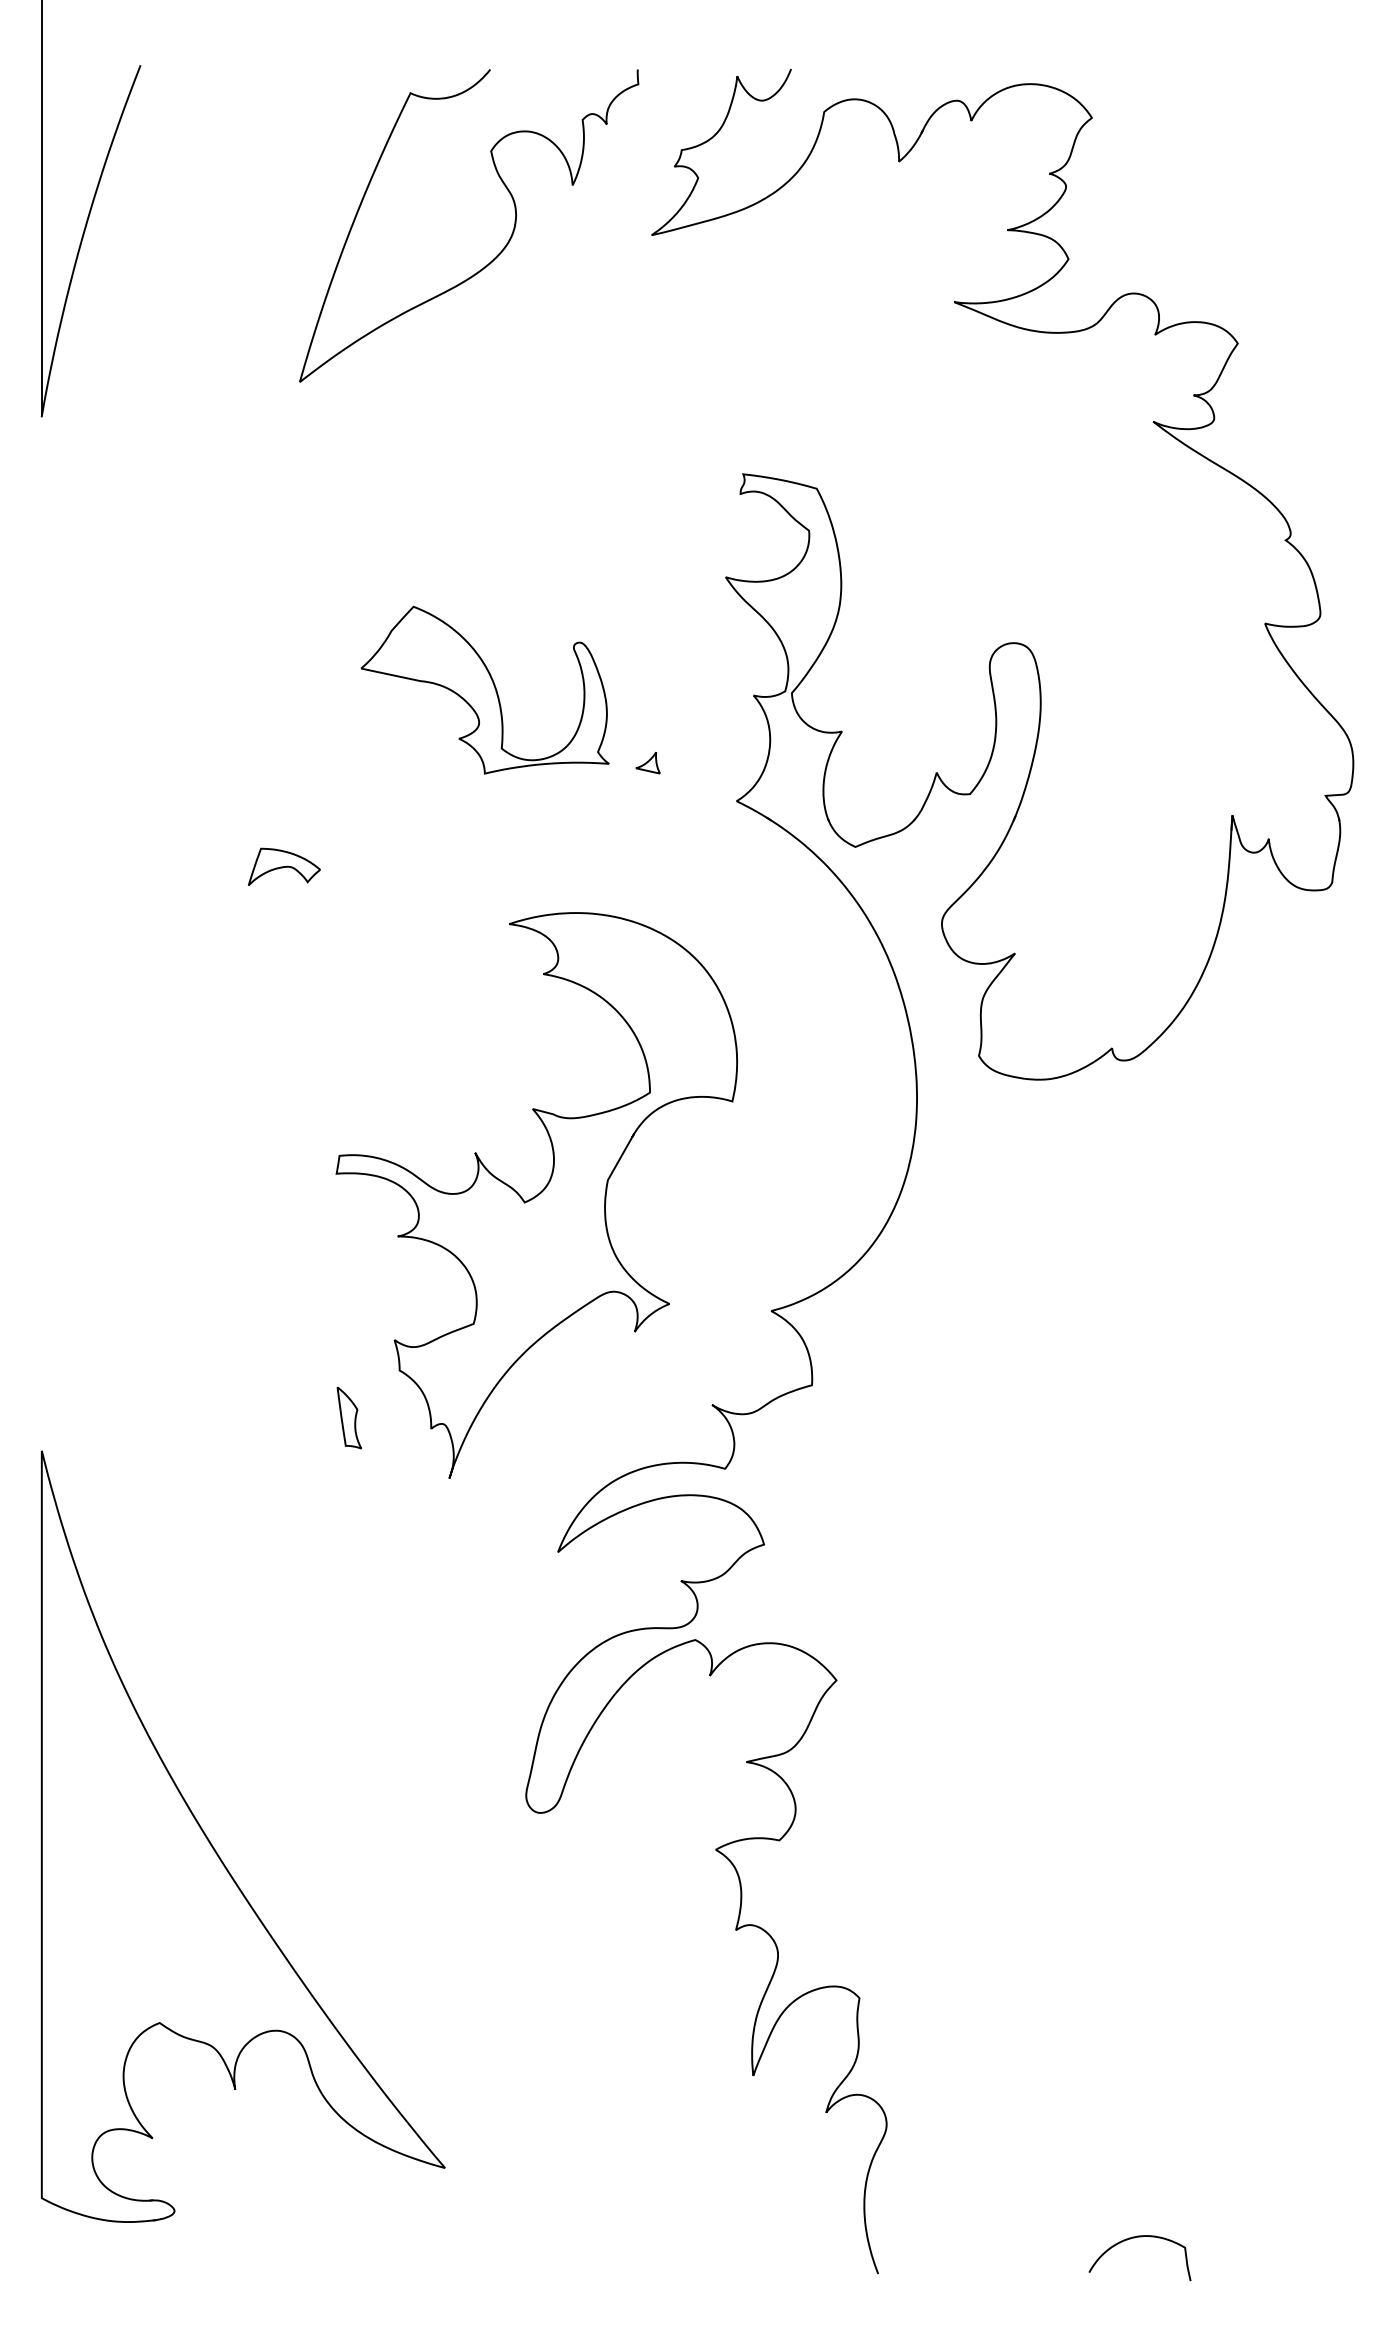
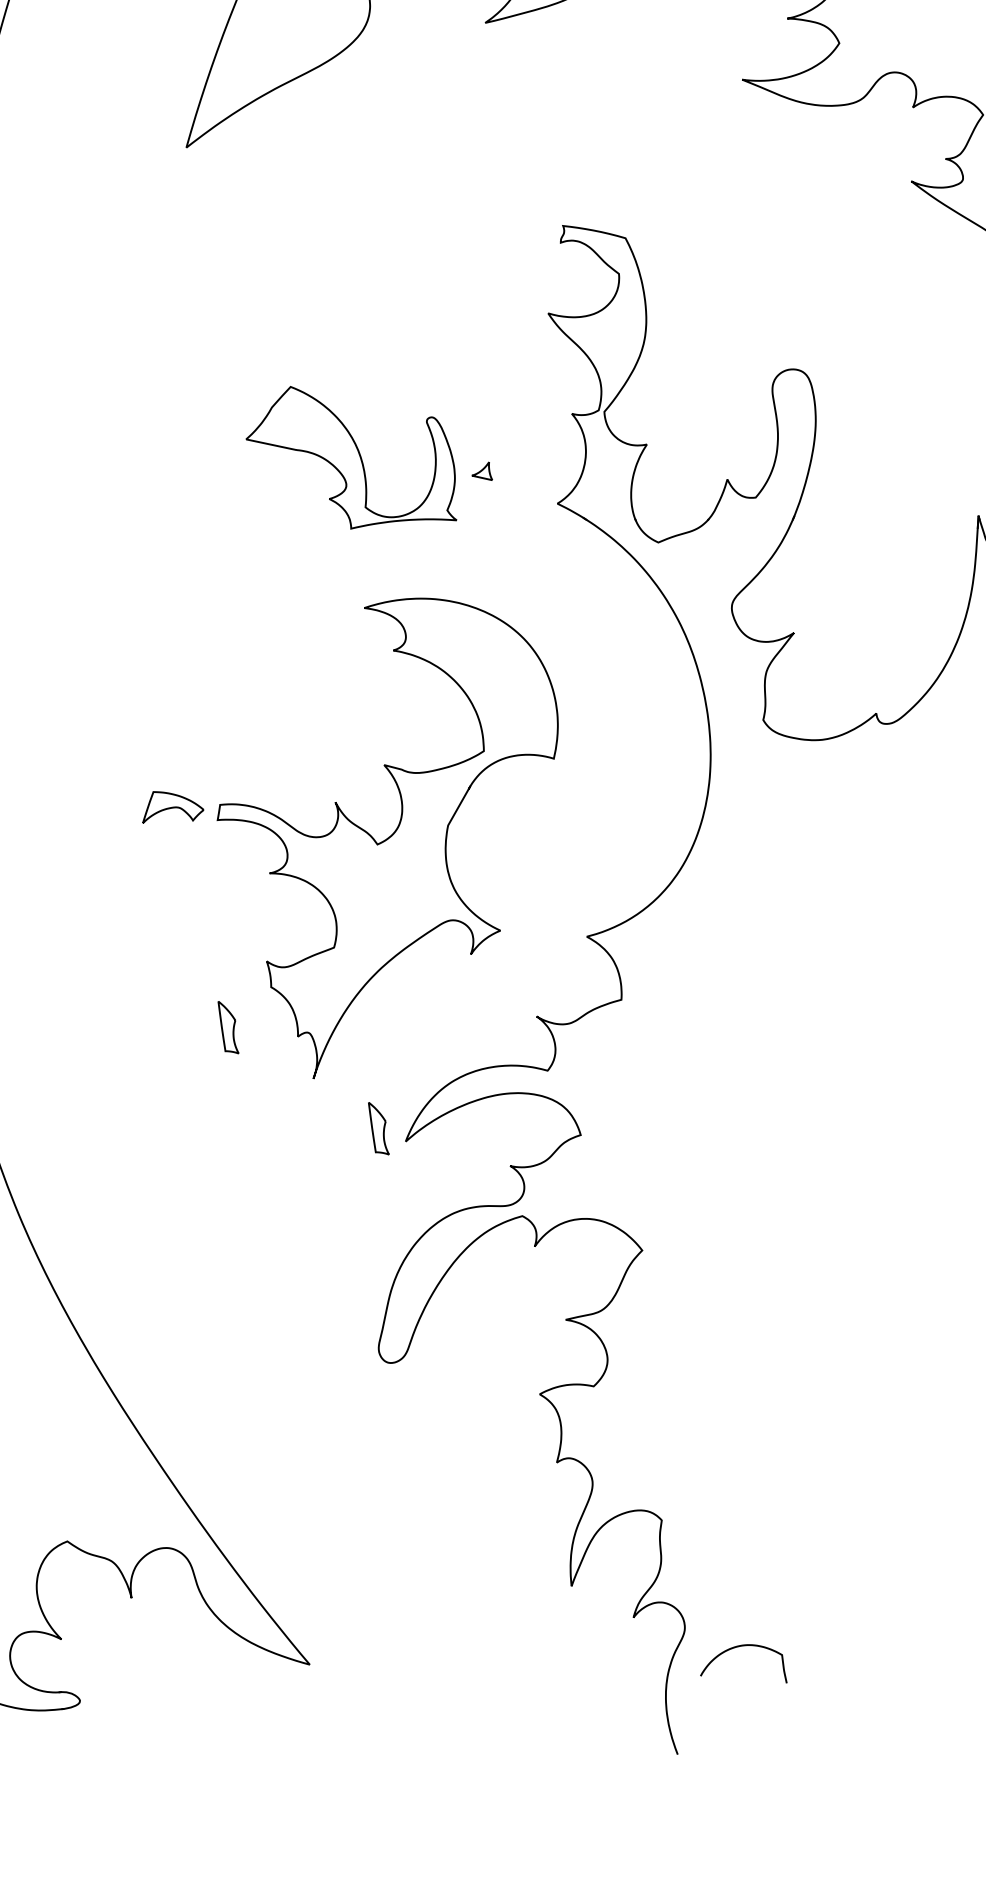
part: (484, 689) -> (350, 457), moved
part: (284, 866) -> (173, 807), moved
part: (526, 1536) -> (378, 1128), added
curve: (1134, 2238) -> (739, 1647), moved

